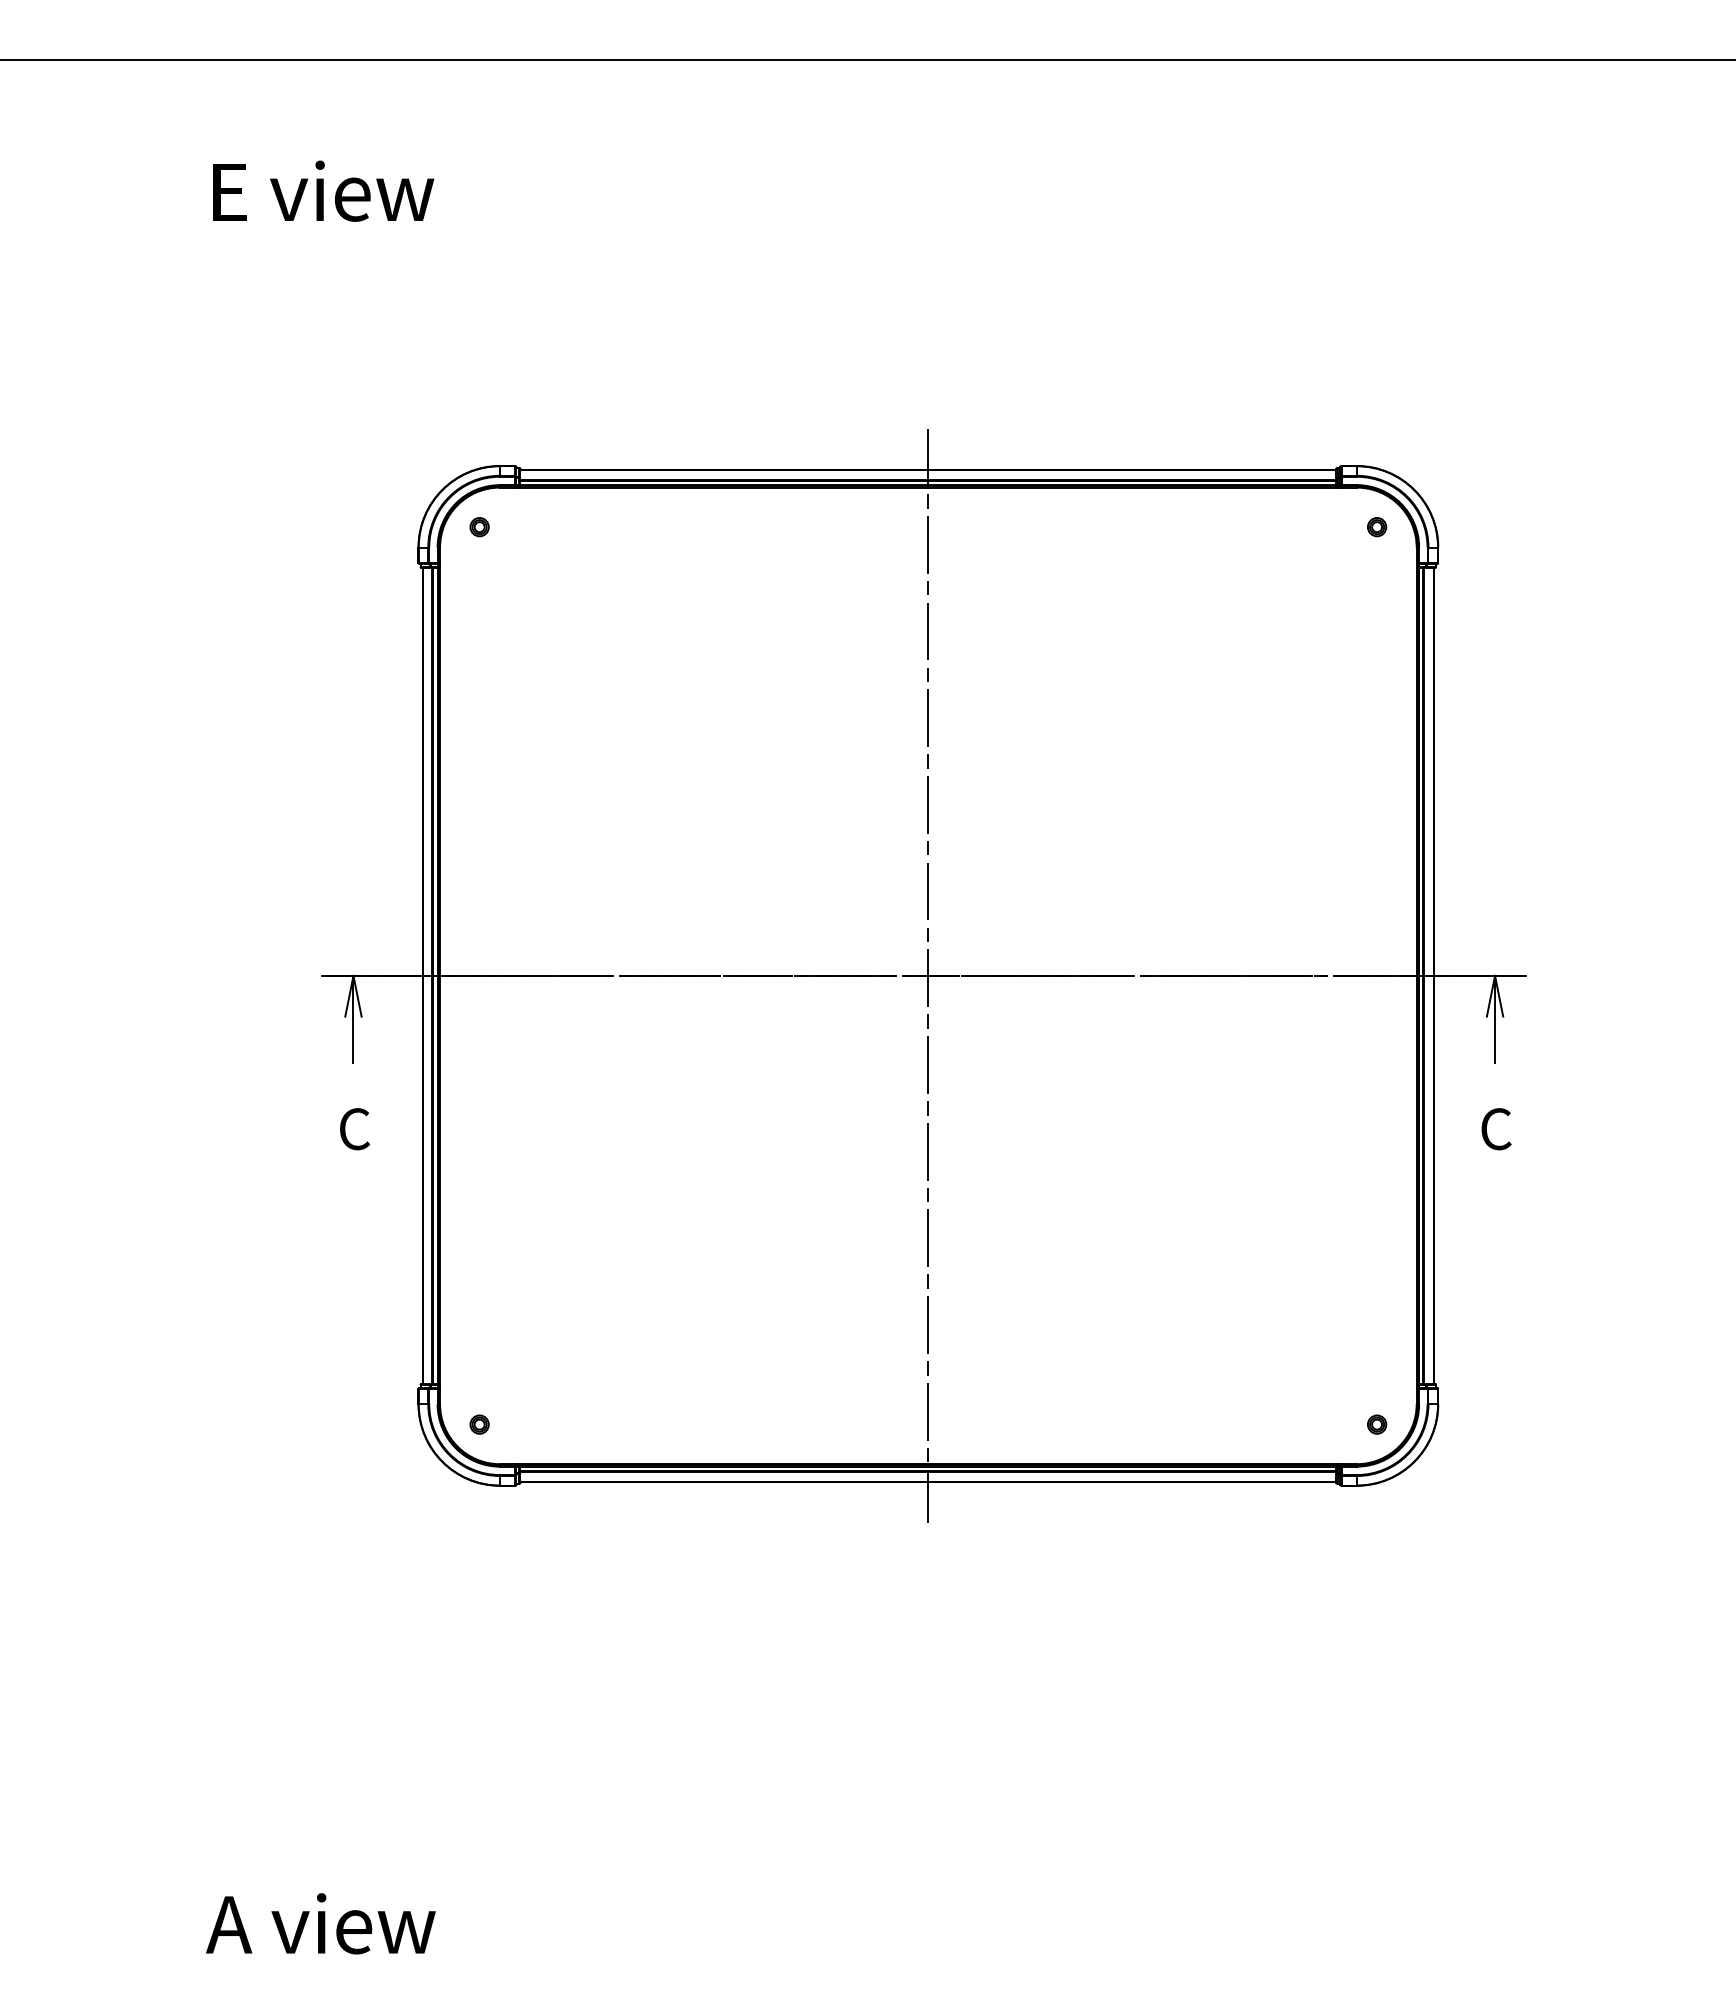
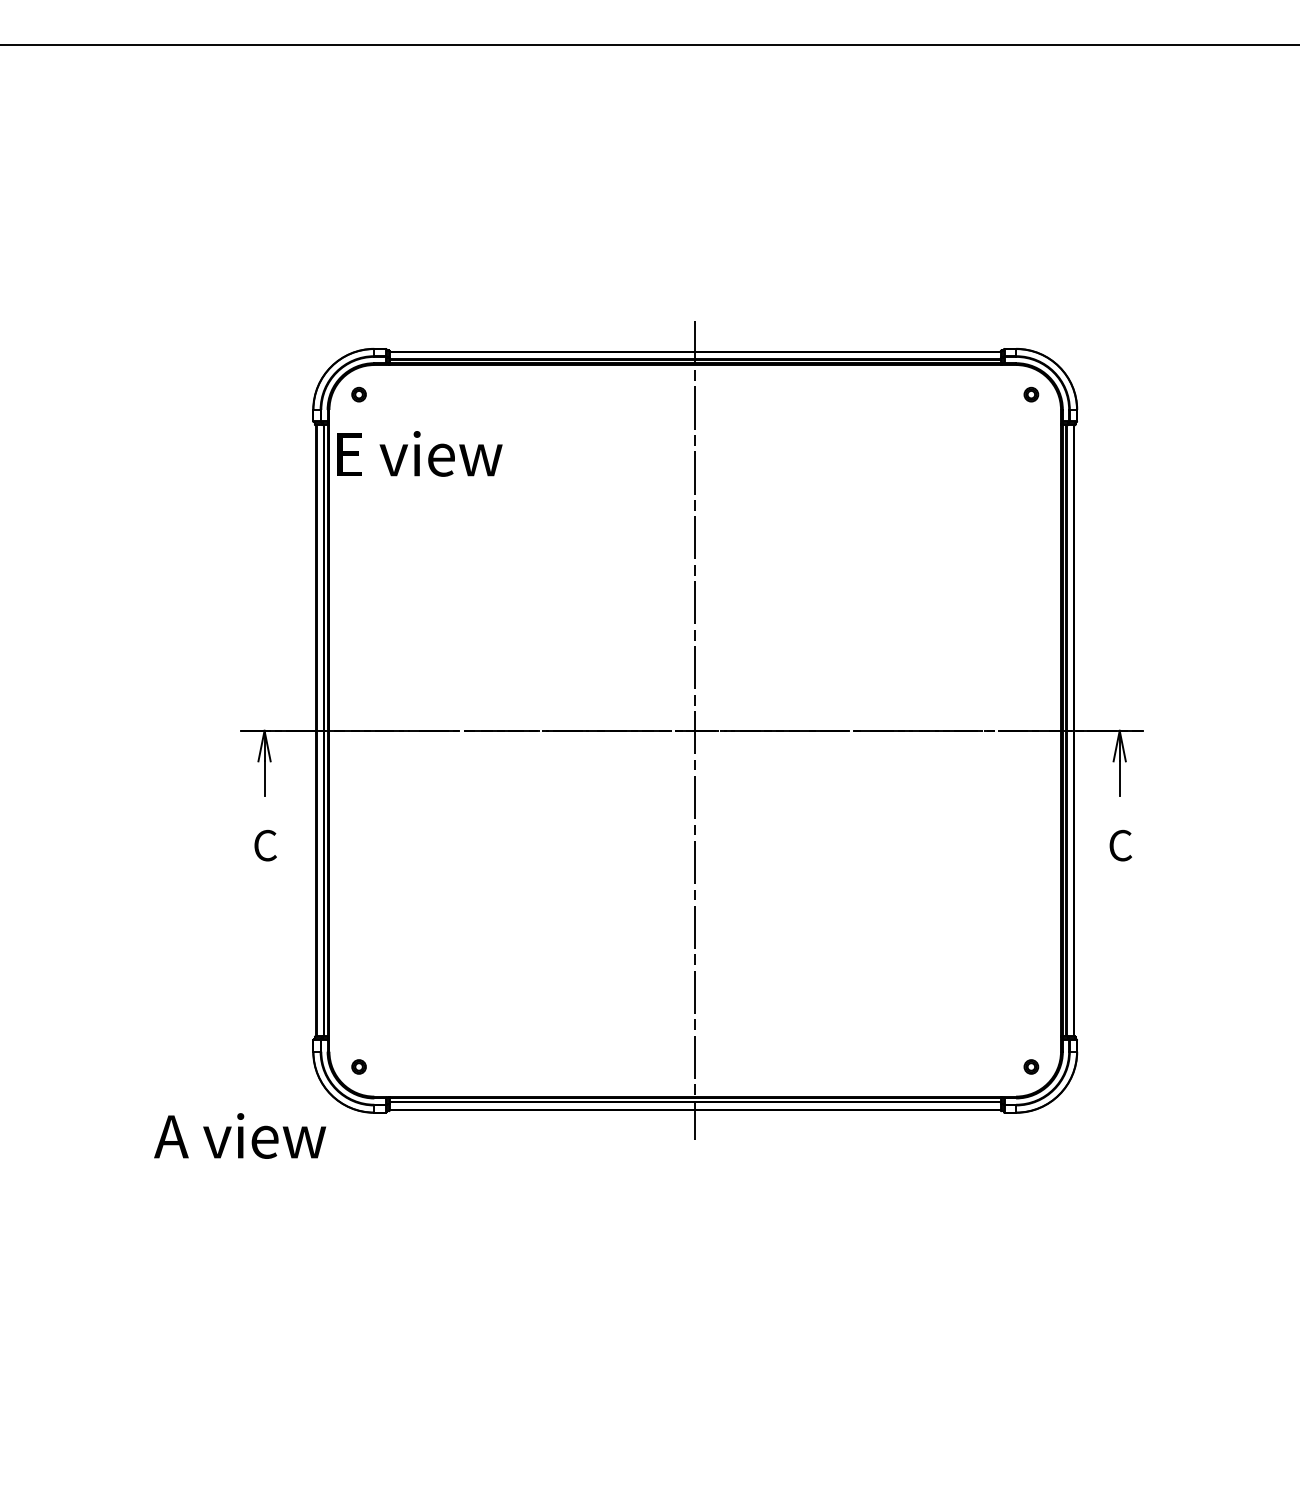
text: (323, 190) -> (419, 453), moved
text: (320, 1923) -> (239, 1135), moved

